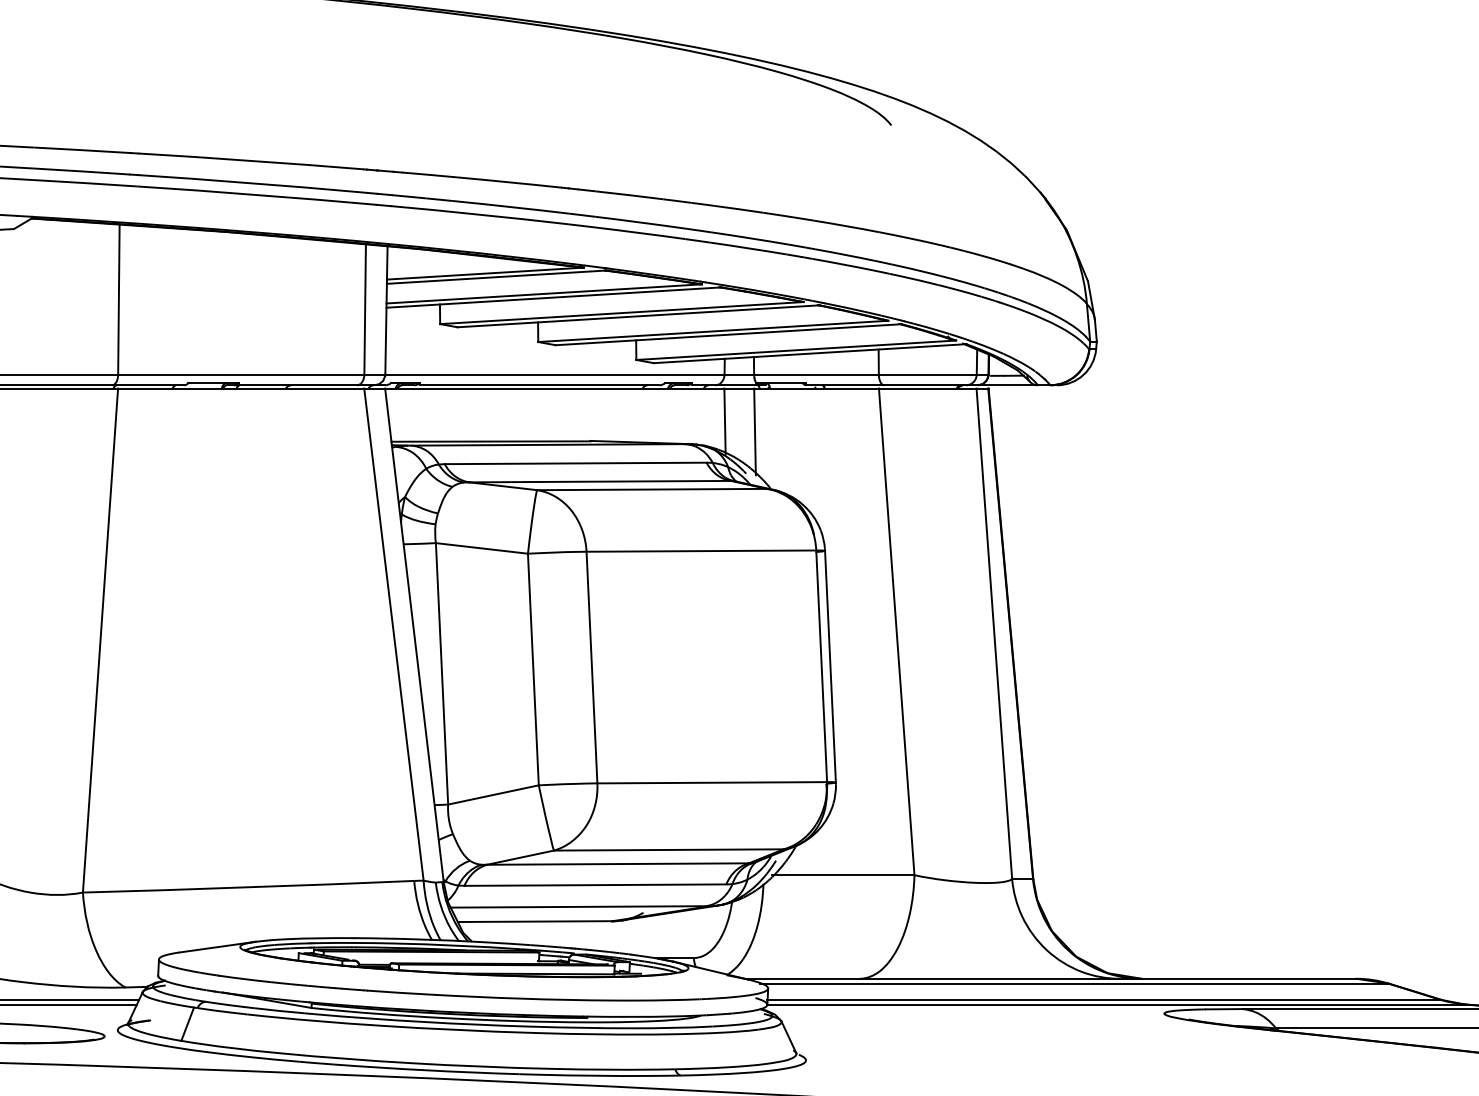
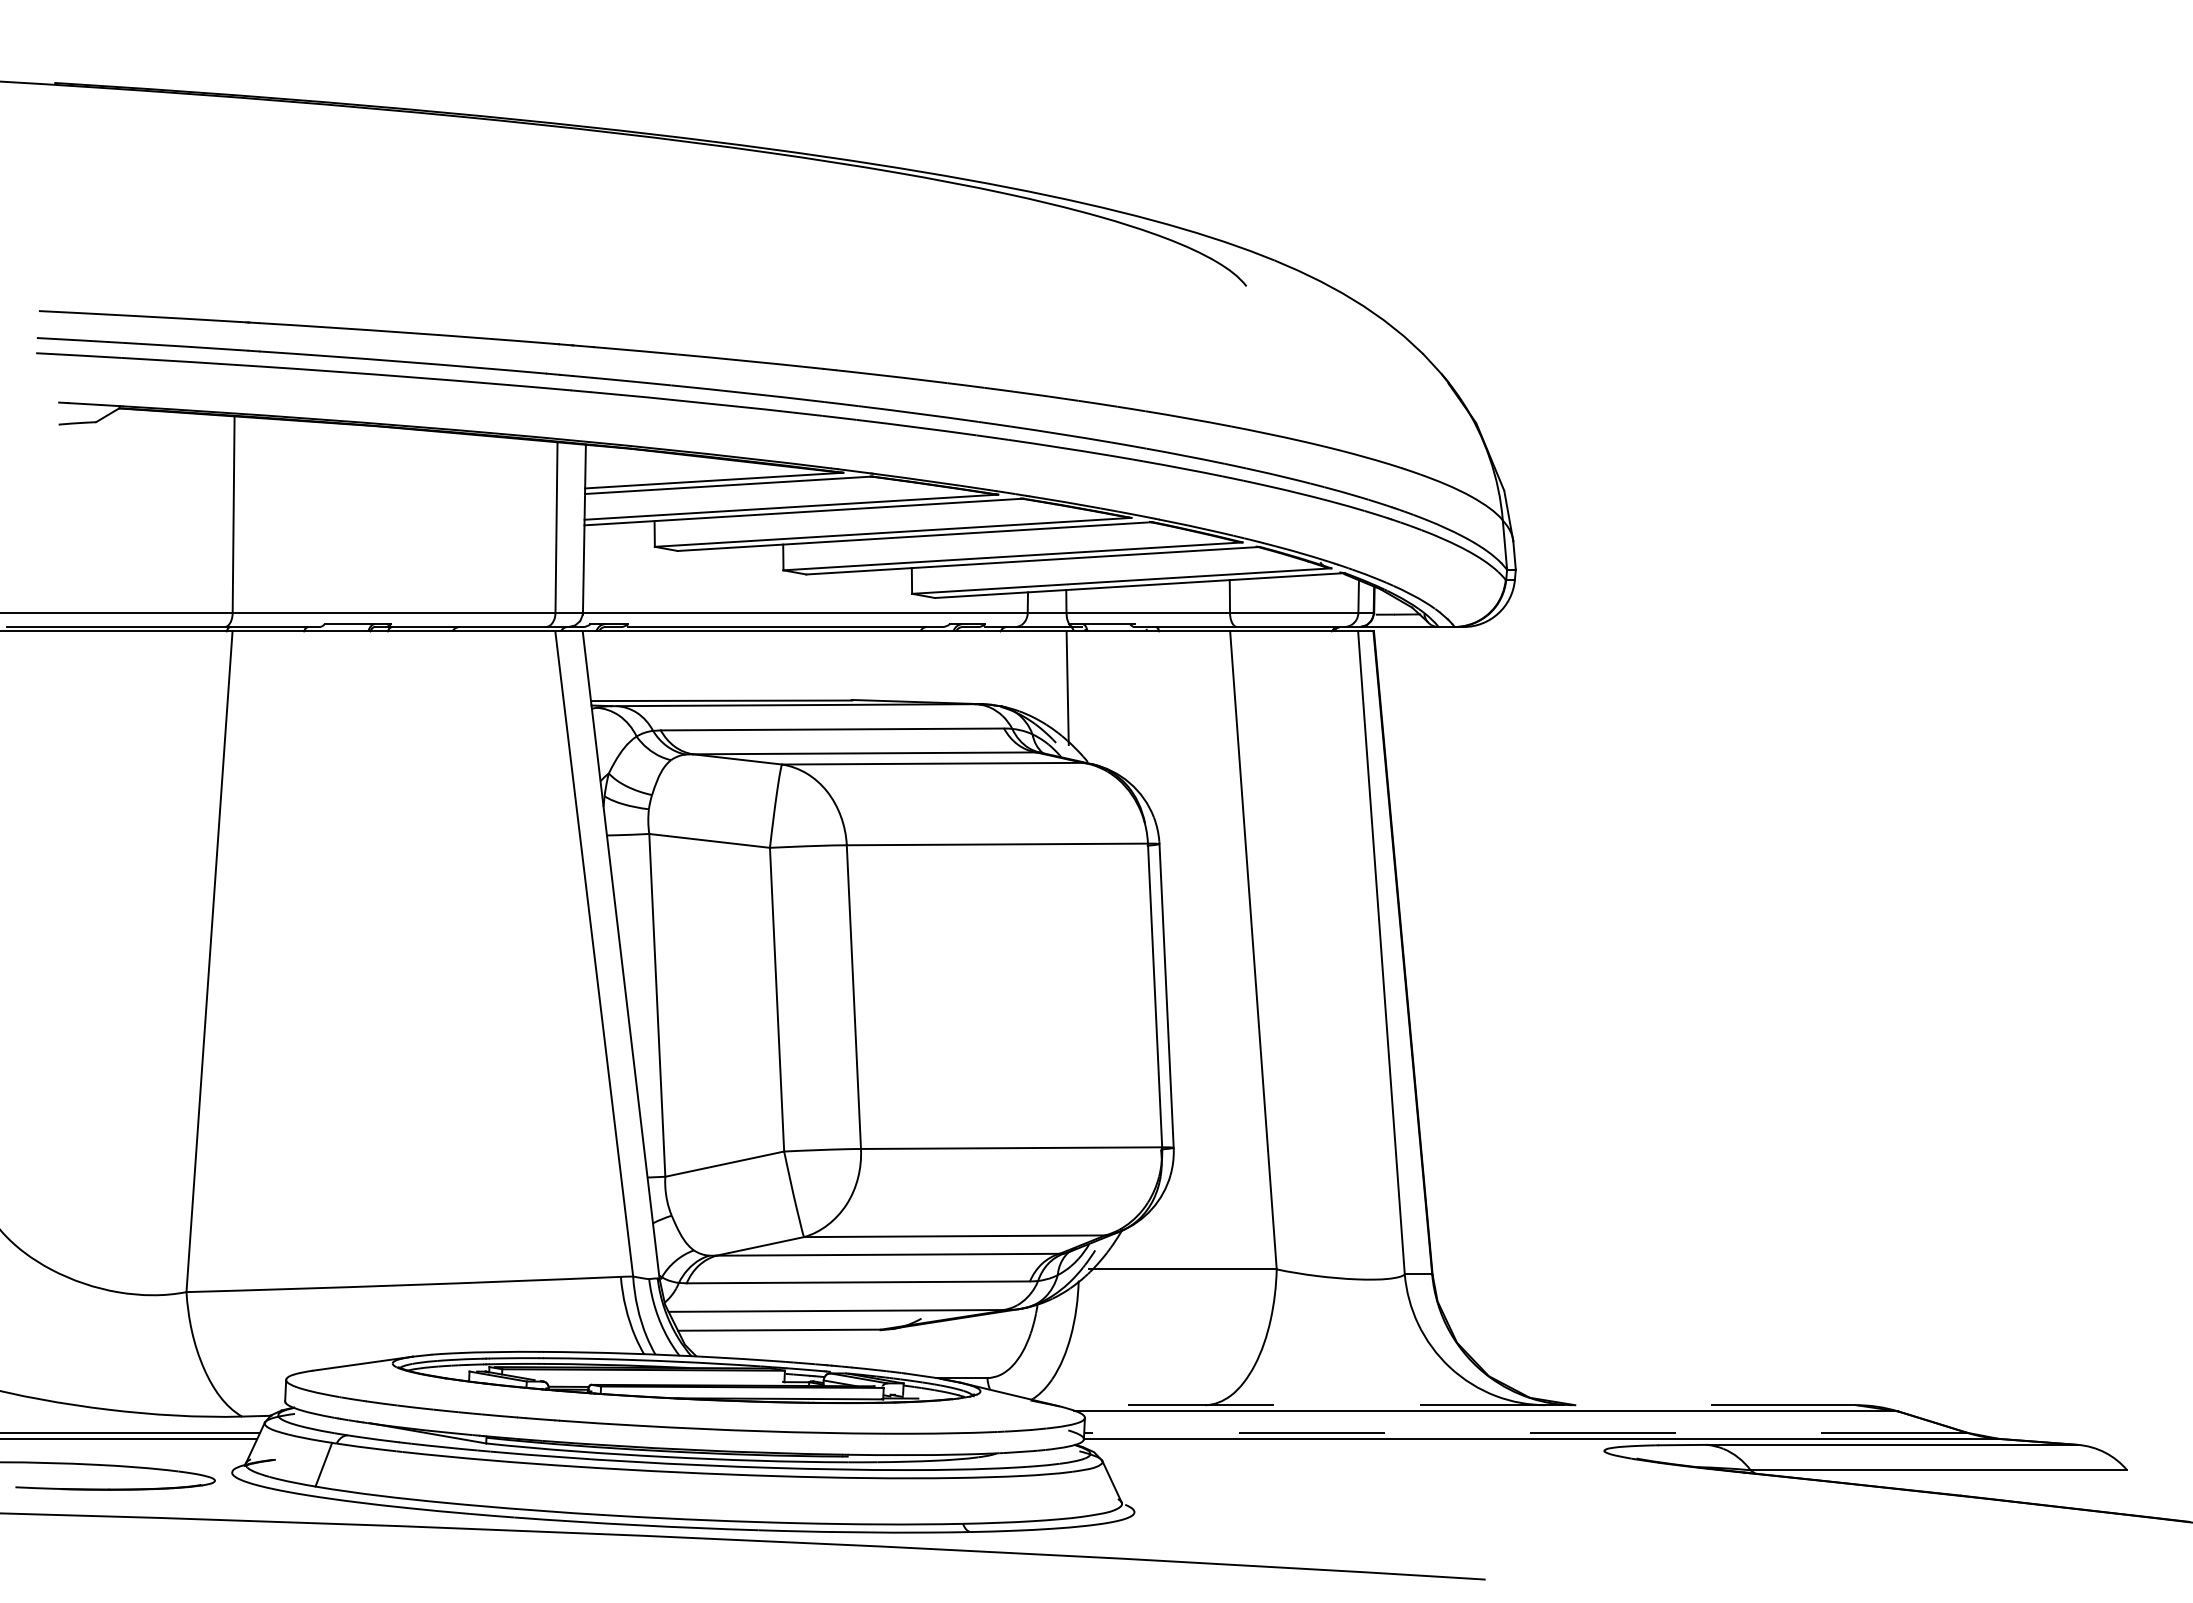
line: (725, 421) -> (1028, 674), removed
line: (1052, 979) -> (1457, 1405), solid -> dashed
line: (1104, 999) -> (1525, 1432), solid -> dashed

